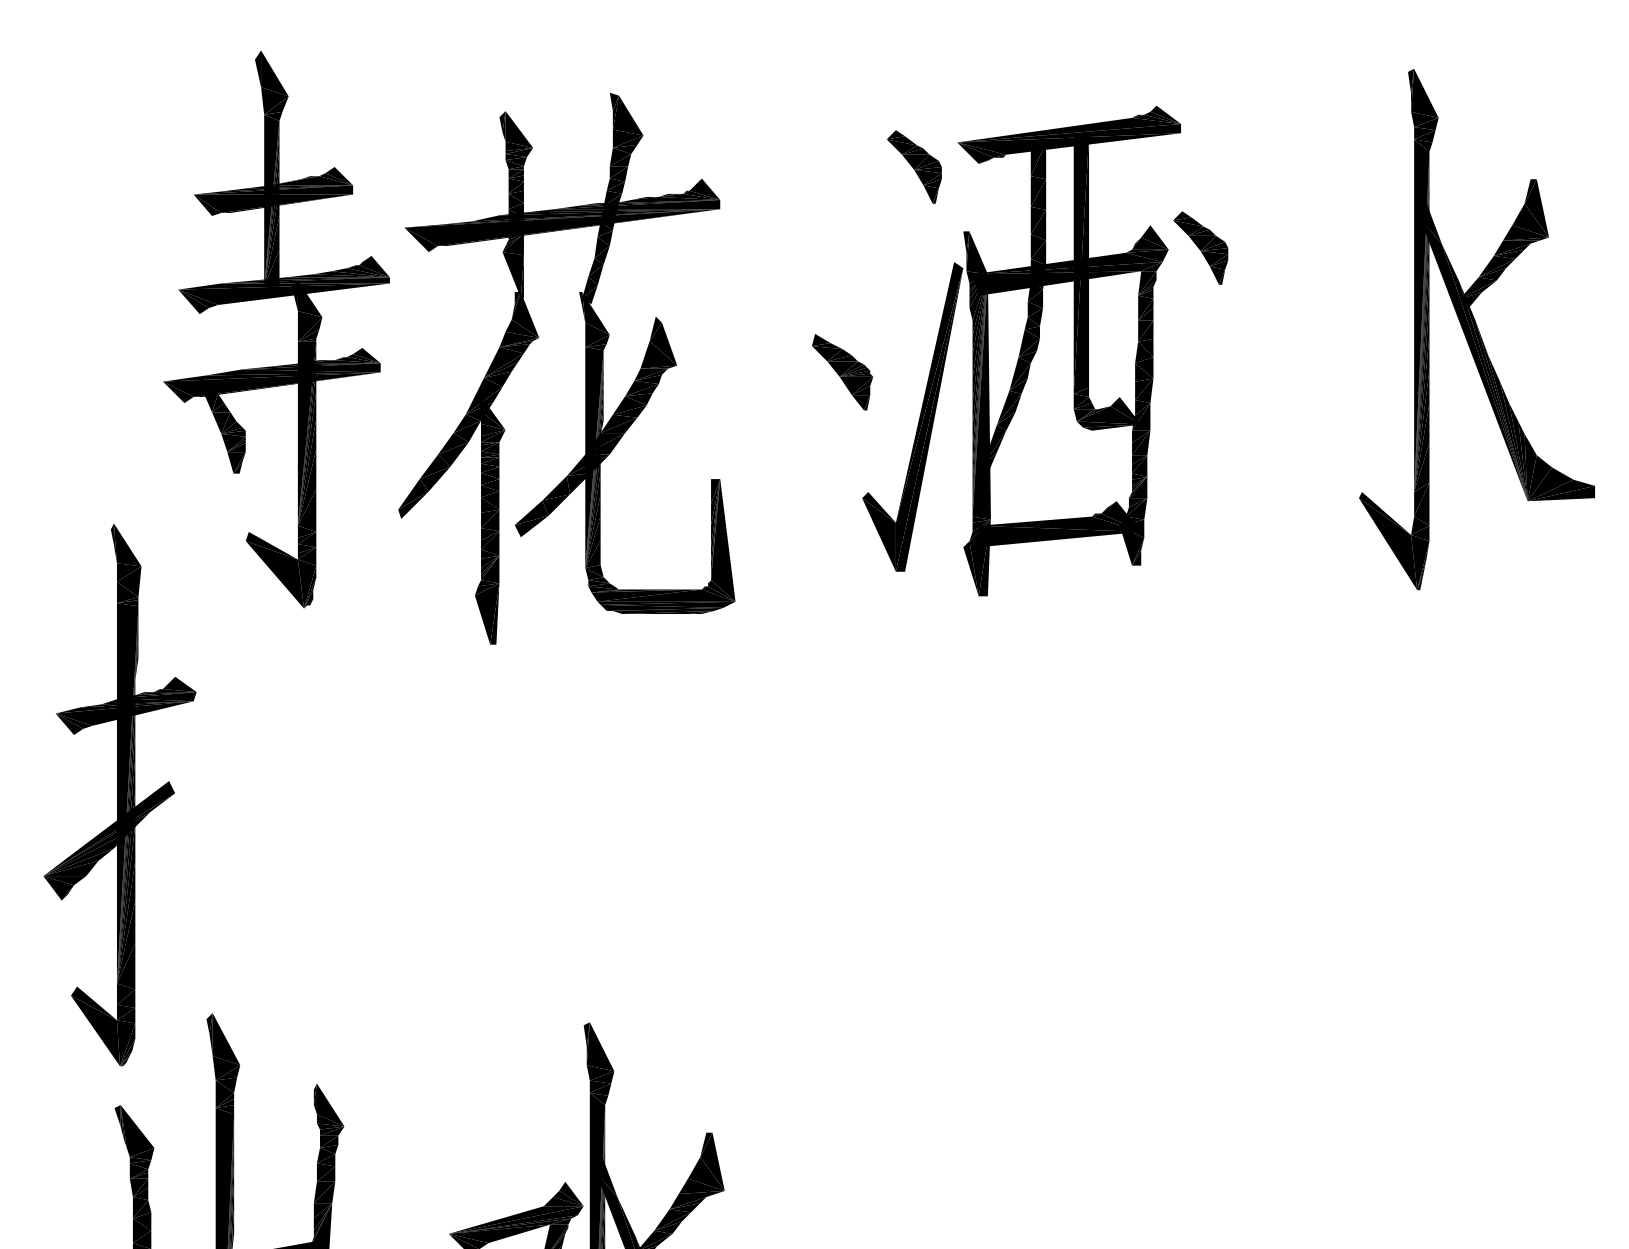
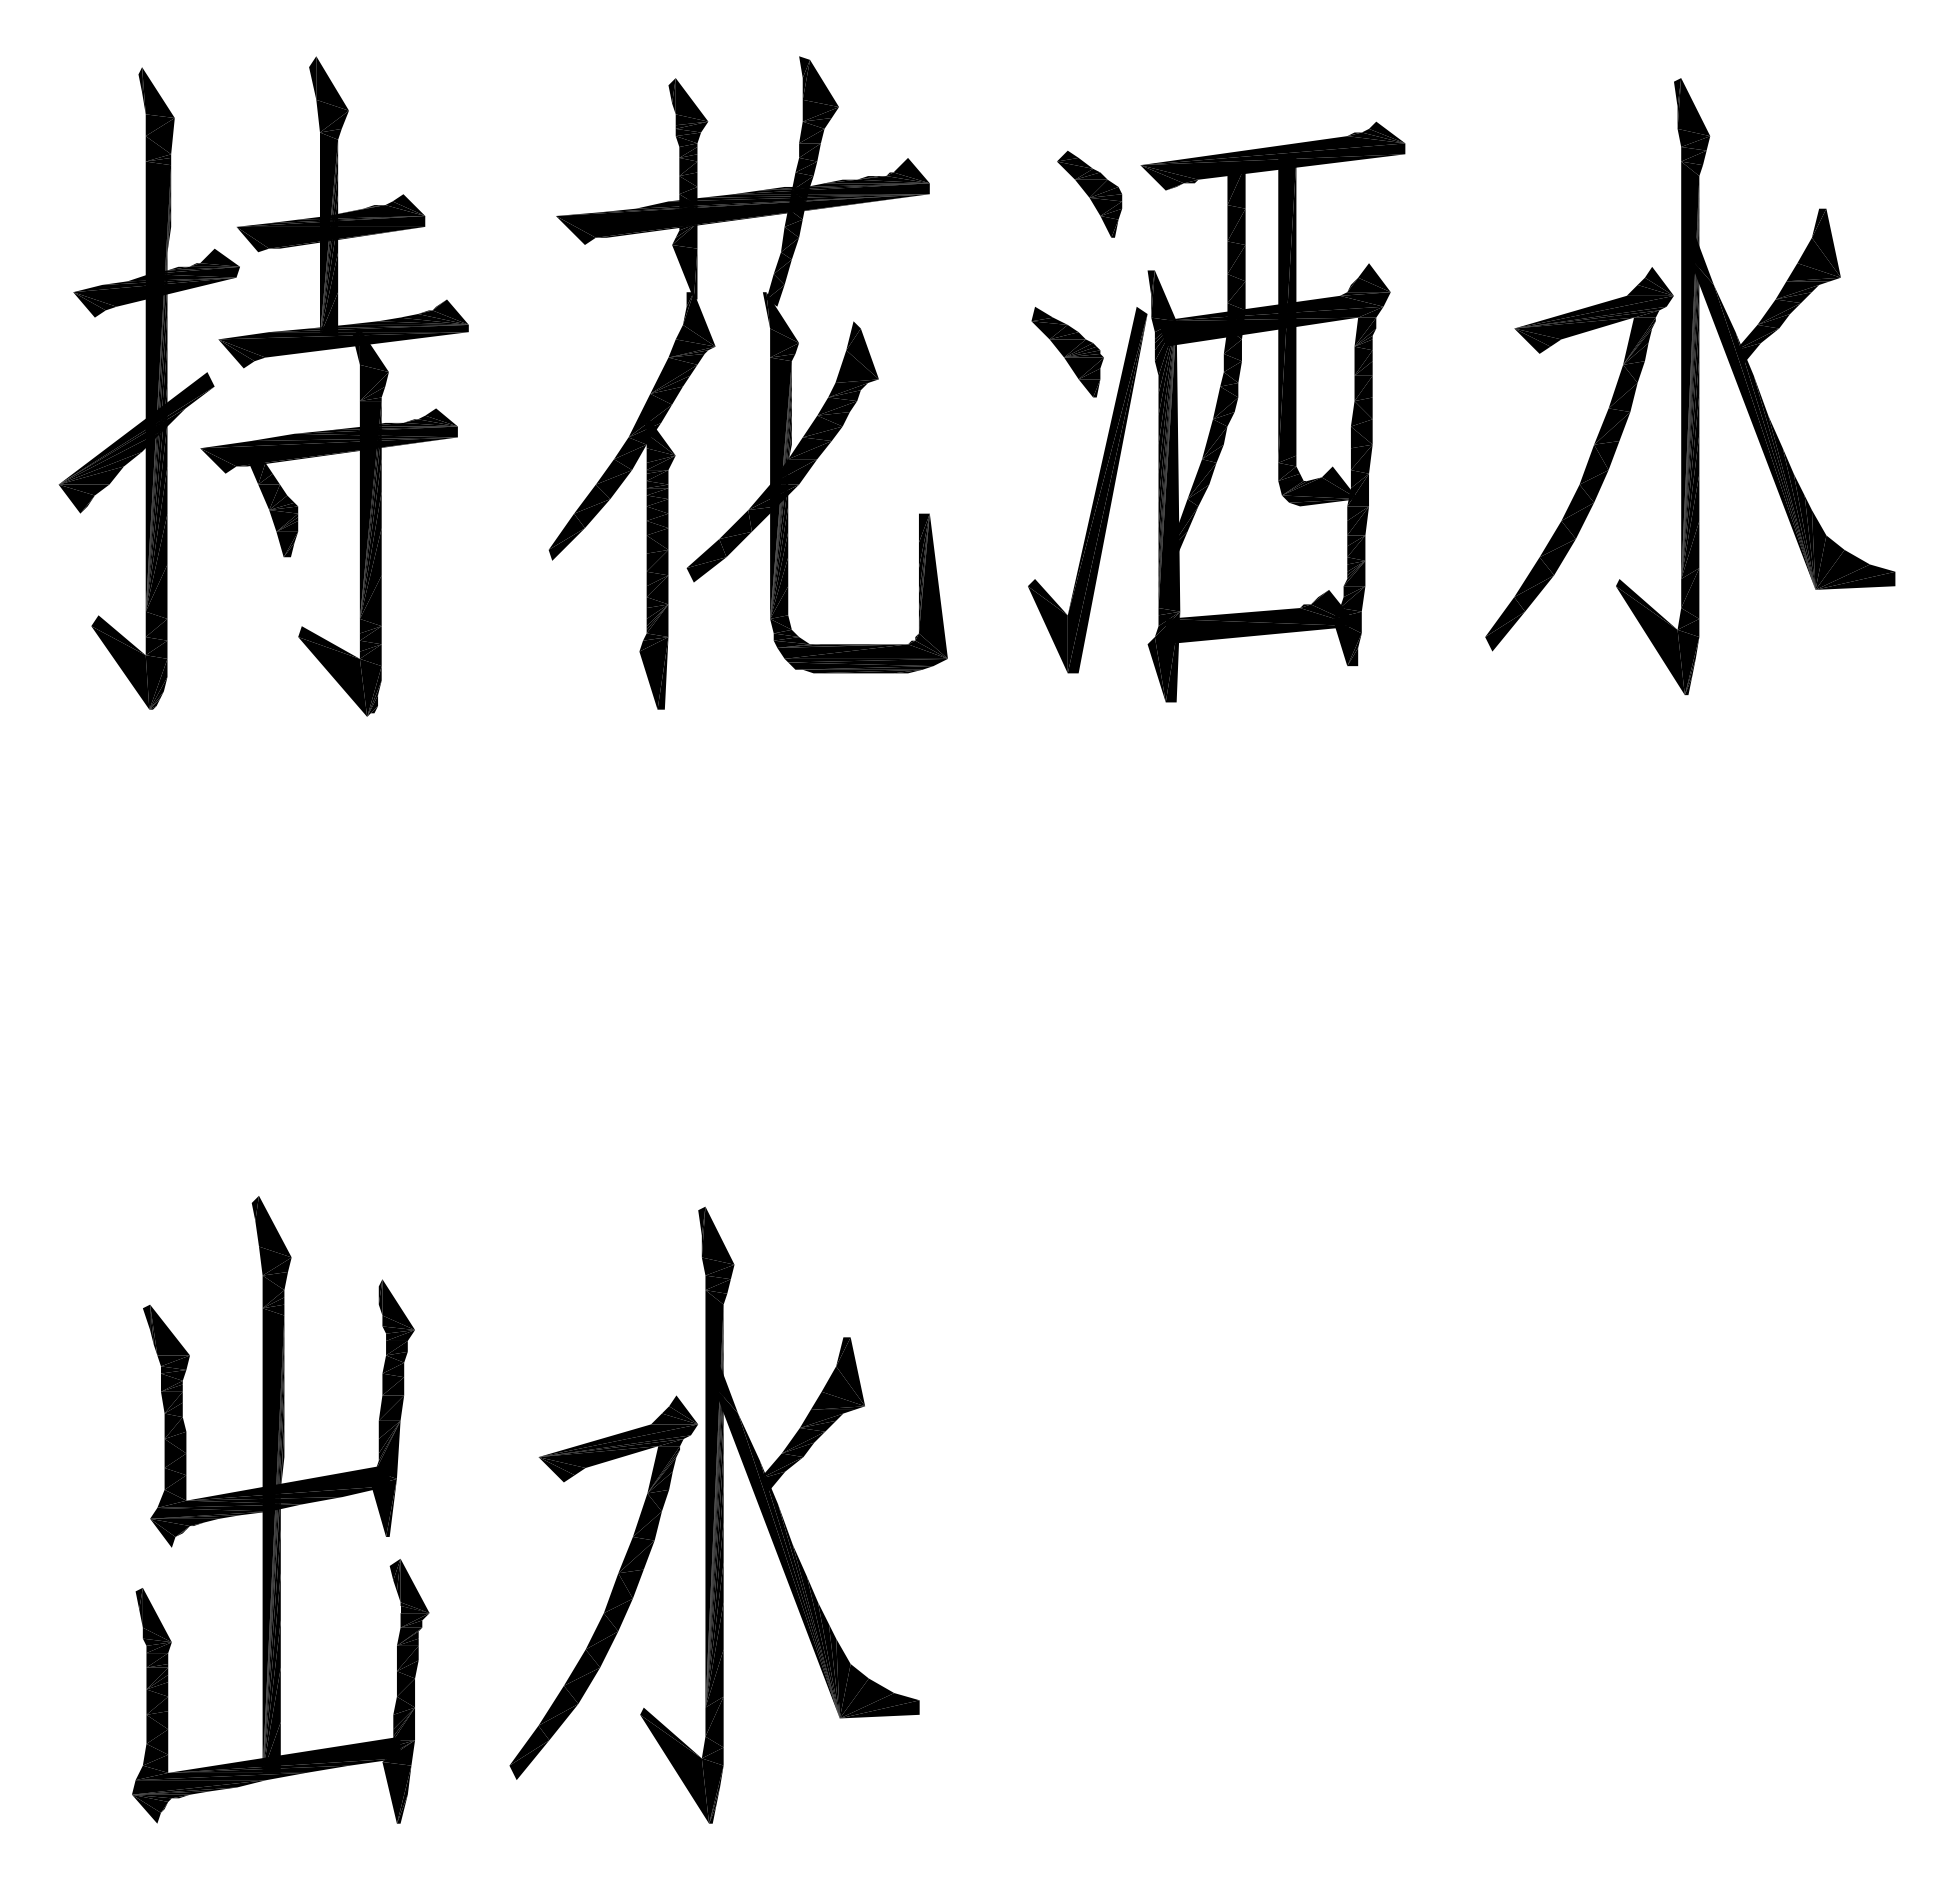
part: (1200, 247) -> (1428, 289), removed
part: (585, 368) -> (770, 382), moved
part: (842, 372) -> (1067, 352), moved
part: (1334, 393) -> (1587, 462), added
part: (119, 794) -> (148, 388), moved

